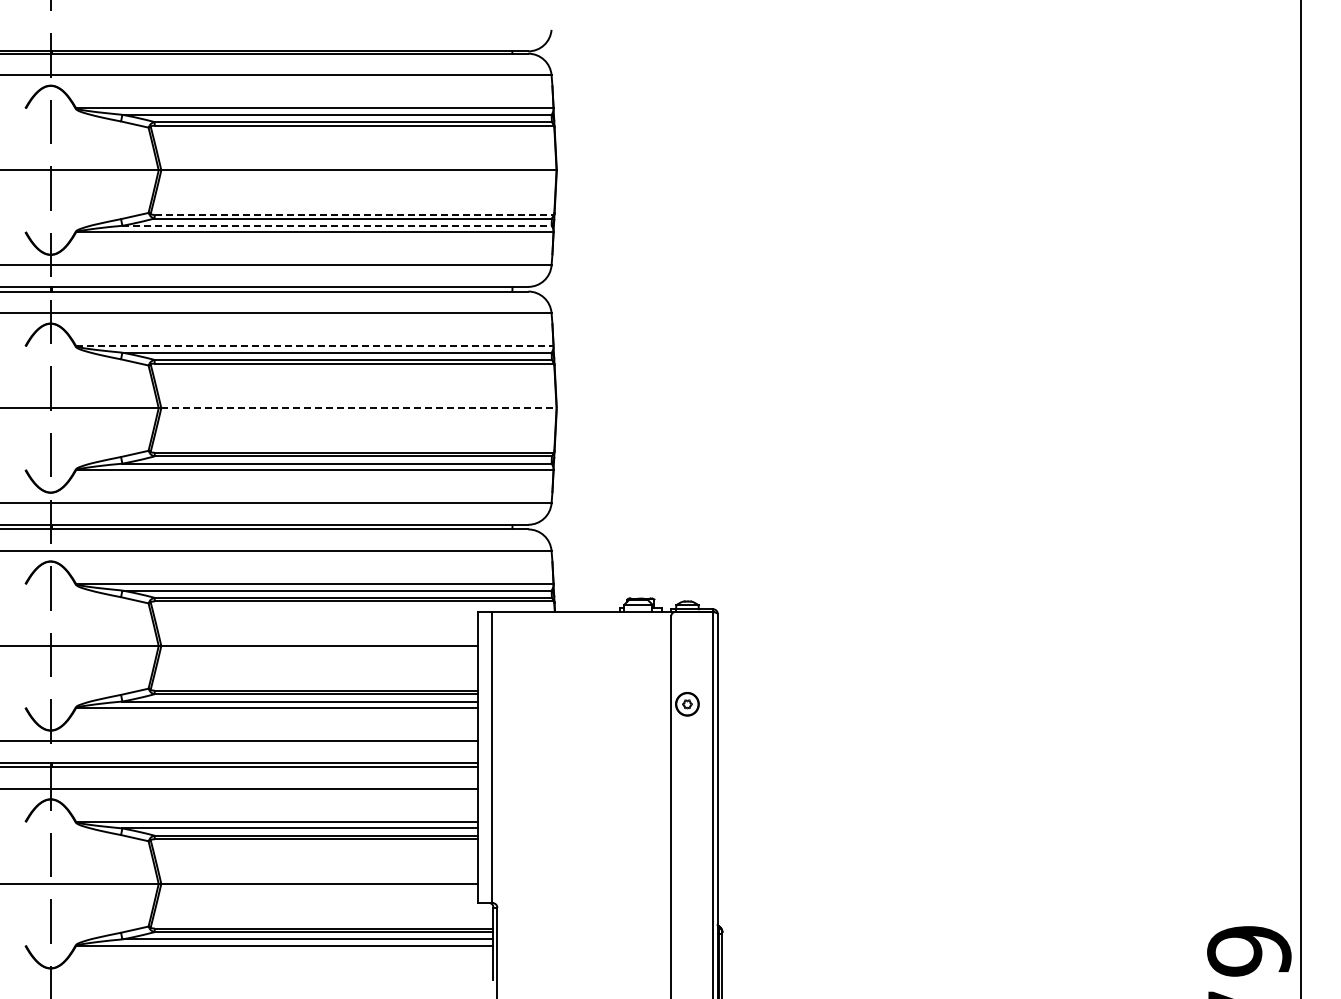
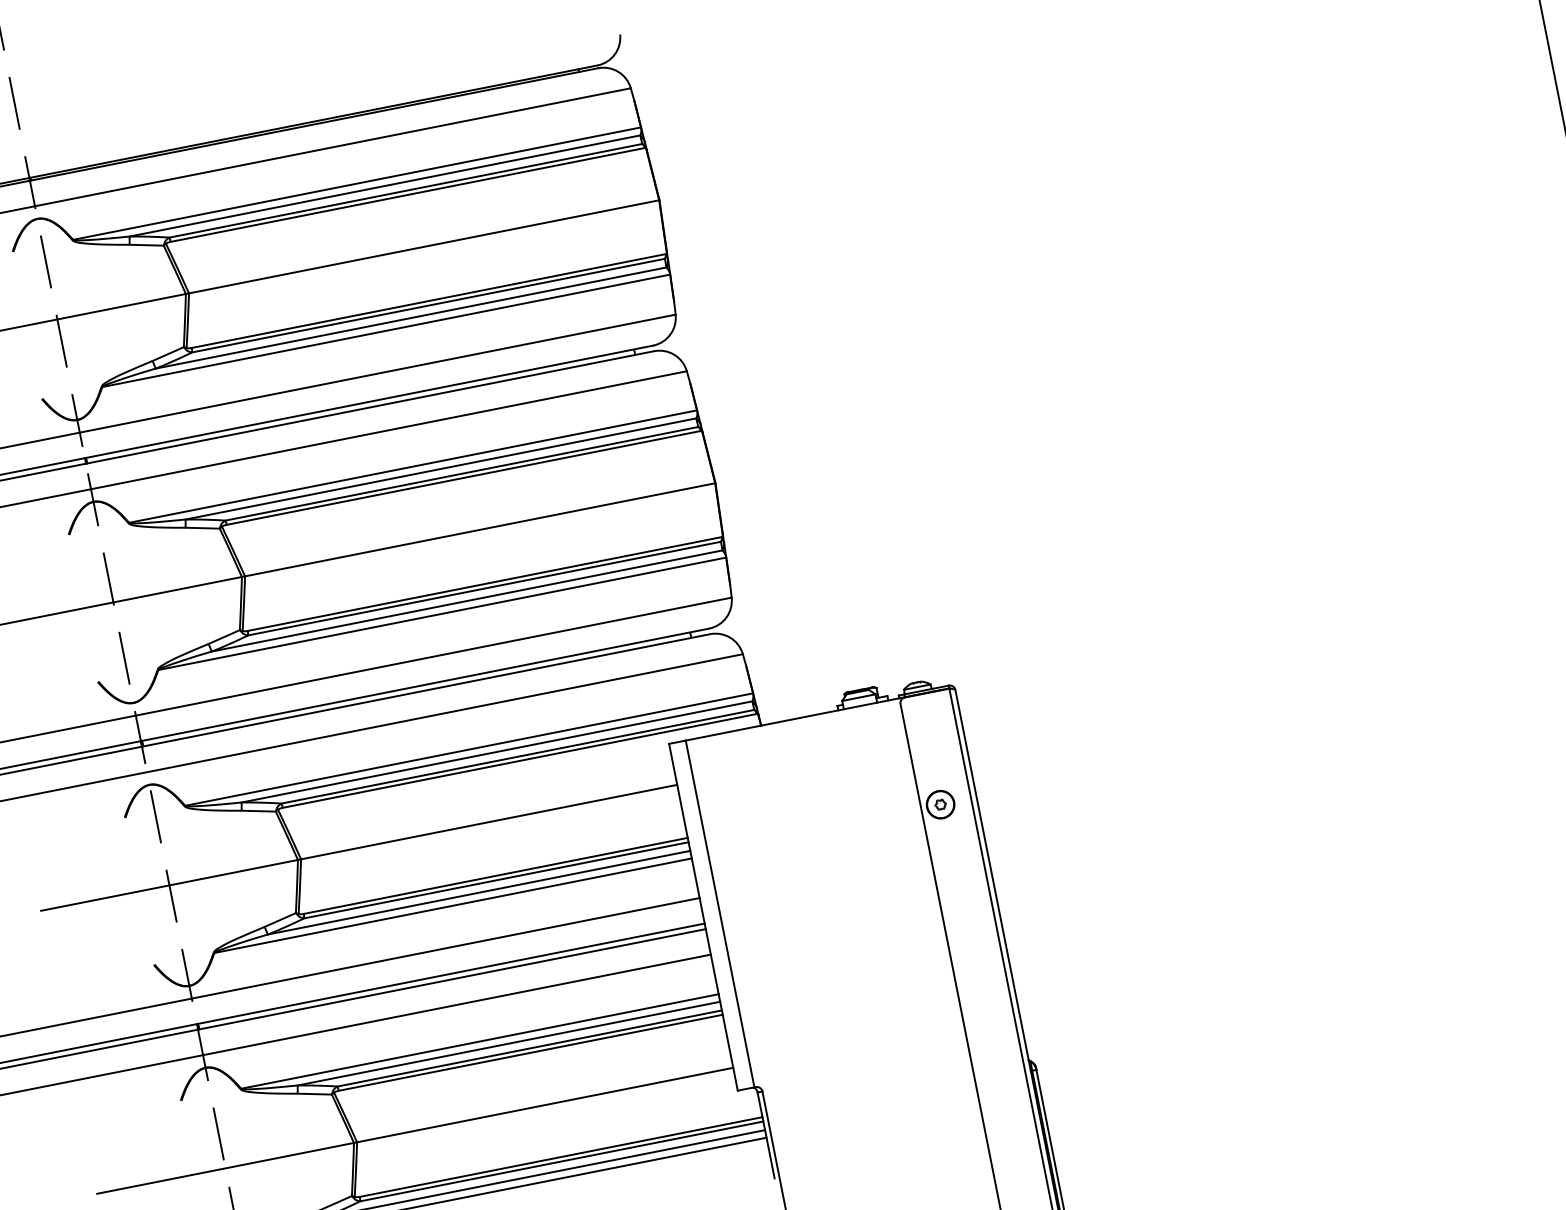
line: (354, 214) -> (429, 300), dashed -> solid
line: (337, 225) -> (411, 317), dashed -> solid
line: (314, 346) -> (412, 466), dashed -> solid
line: (358, 408) -> (479, 530), dashed -> solid

